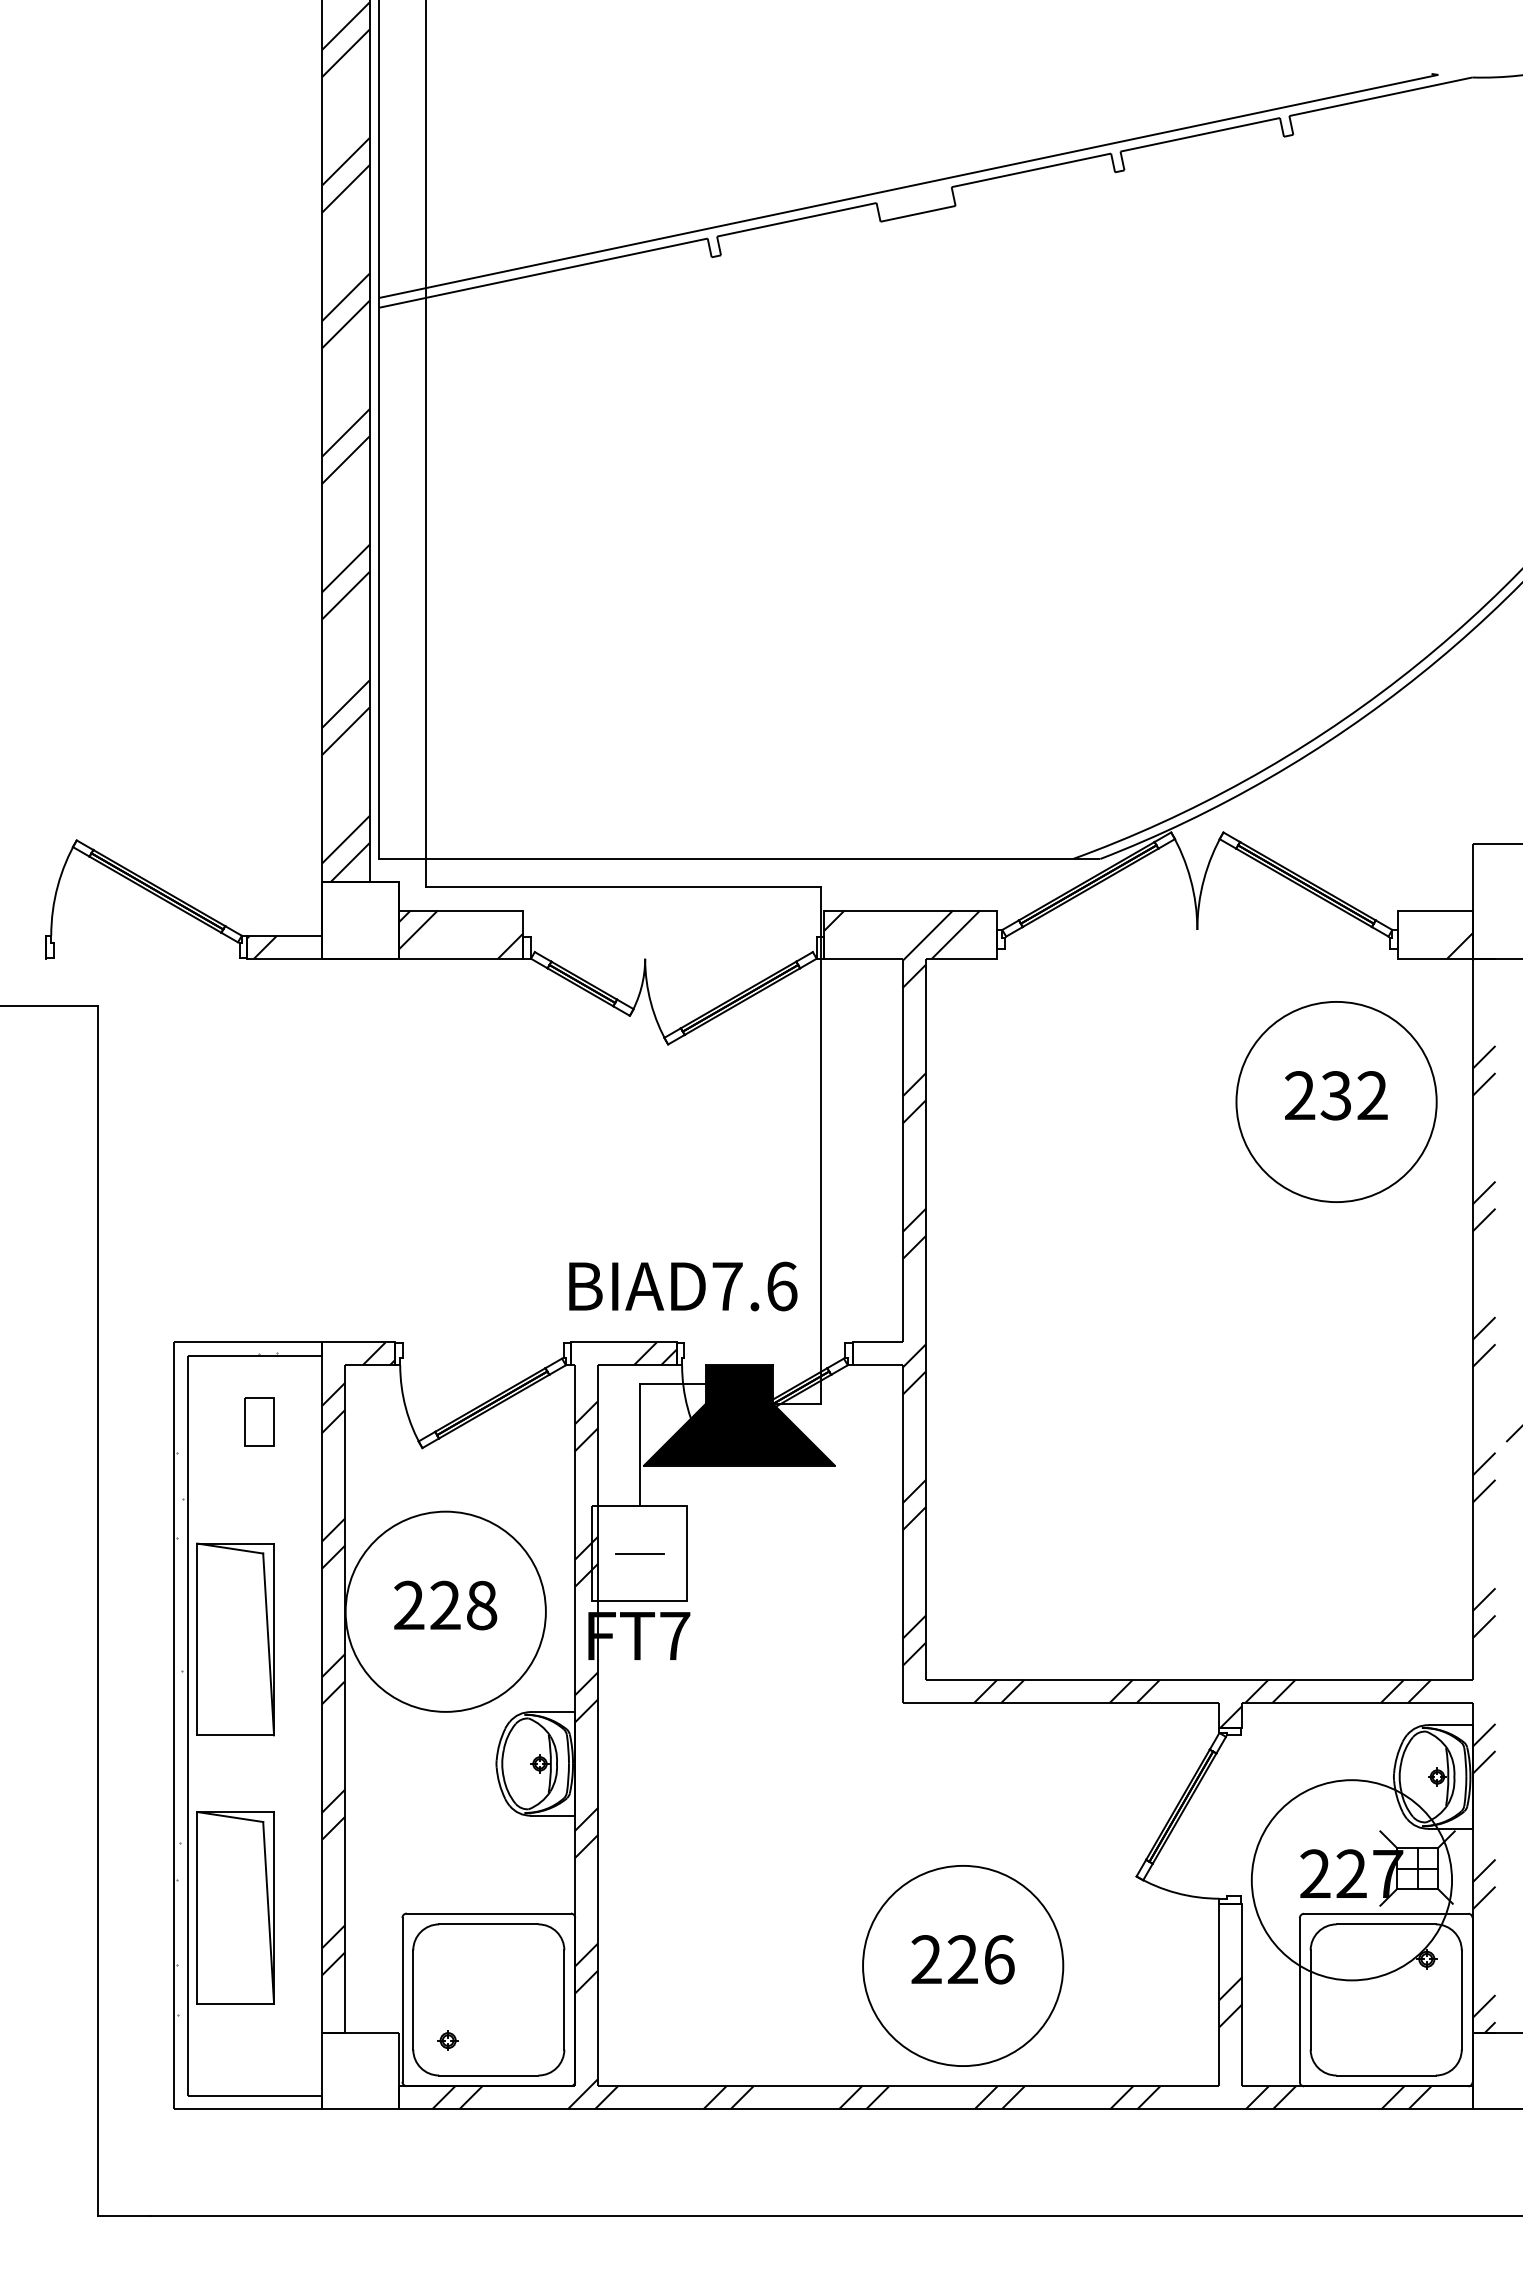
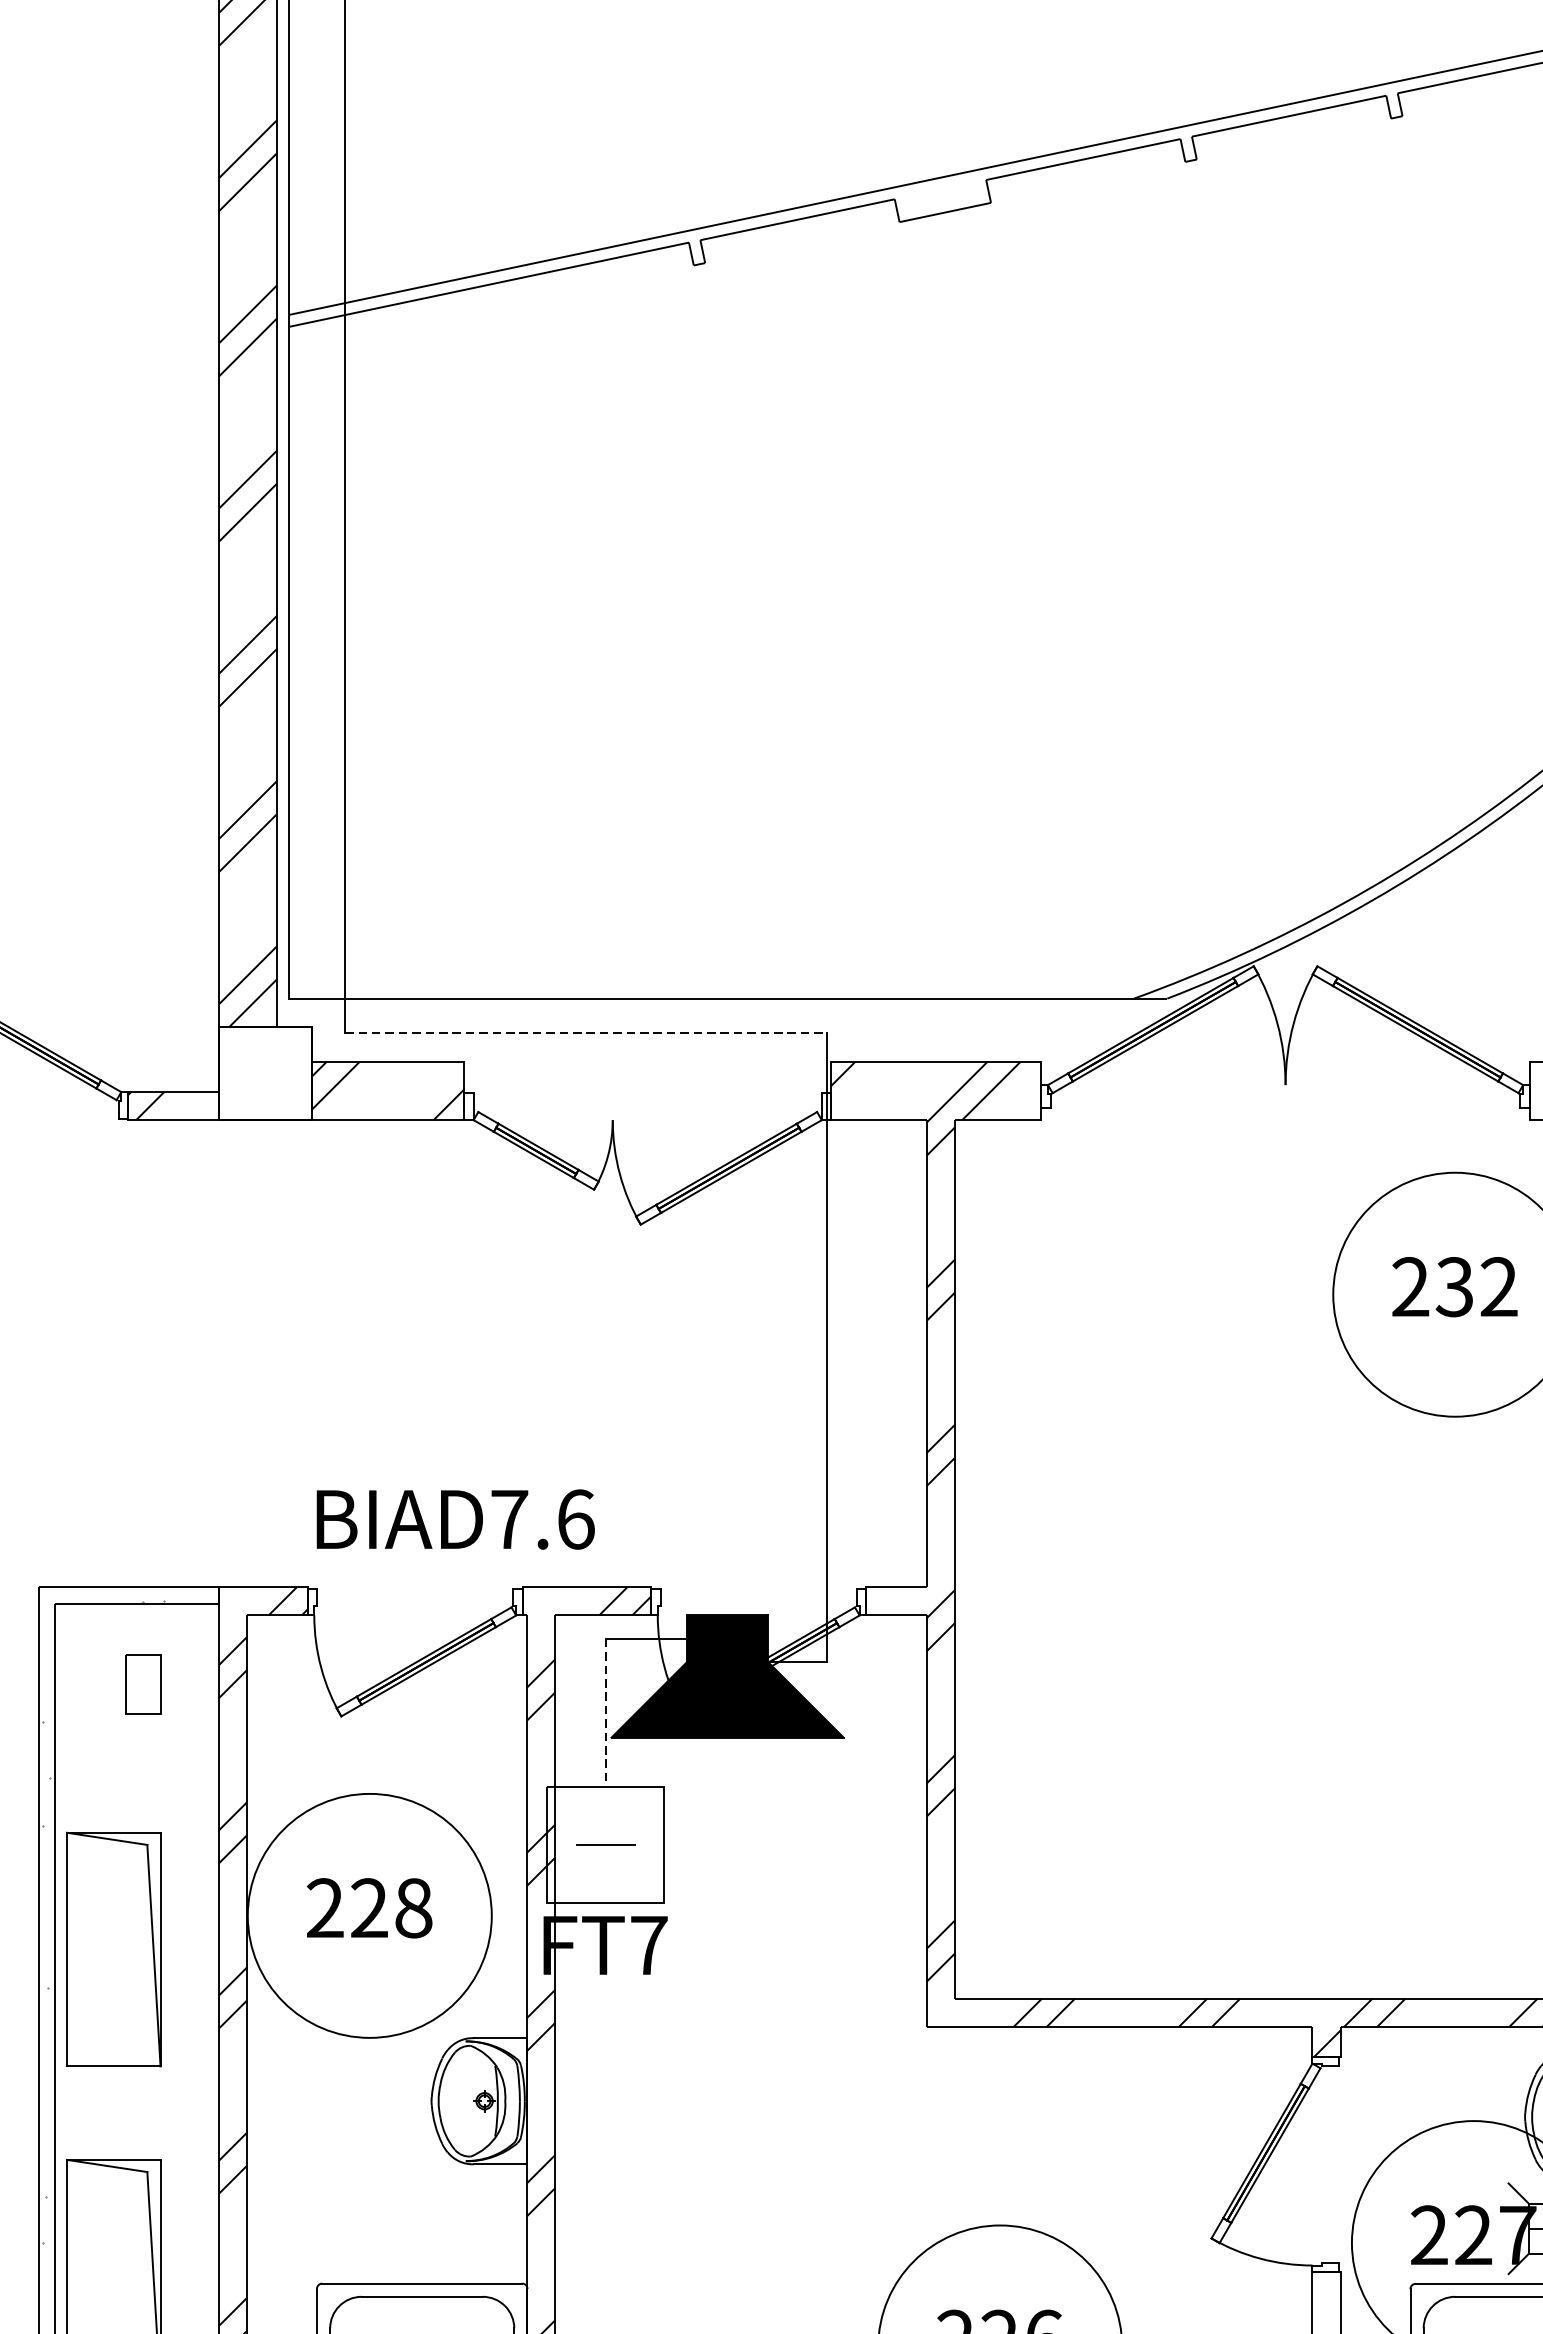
line: (623, 887) -> (586, 1033), solid -> dashed
text: (683, 1286) -> (455, 1519), moved
line: (639, 1445) -> (605, 1713), solid -> dashed

